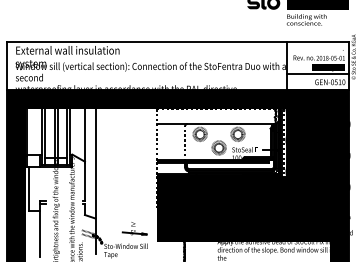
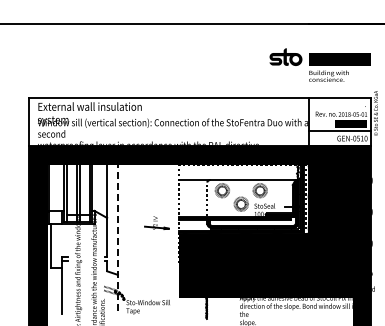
line: (95, 181) -> (117, 237), solid -> dashed
part: (134, 228) -> (156, 222), moved

